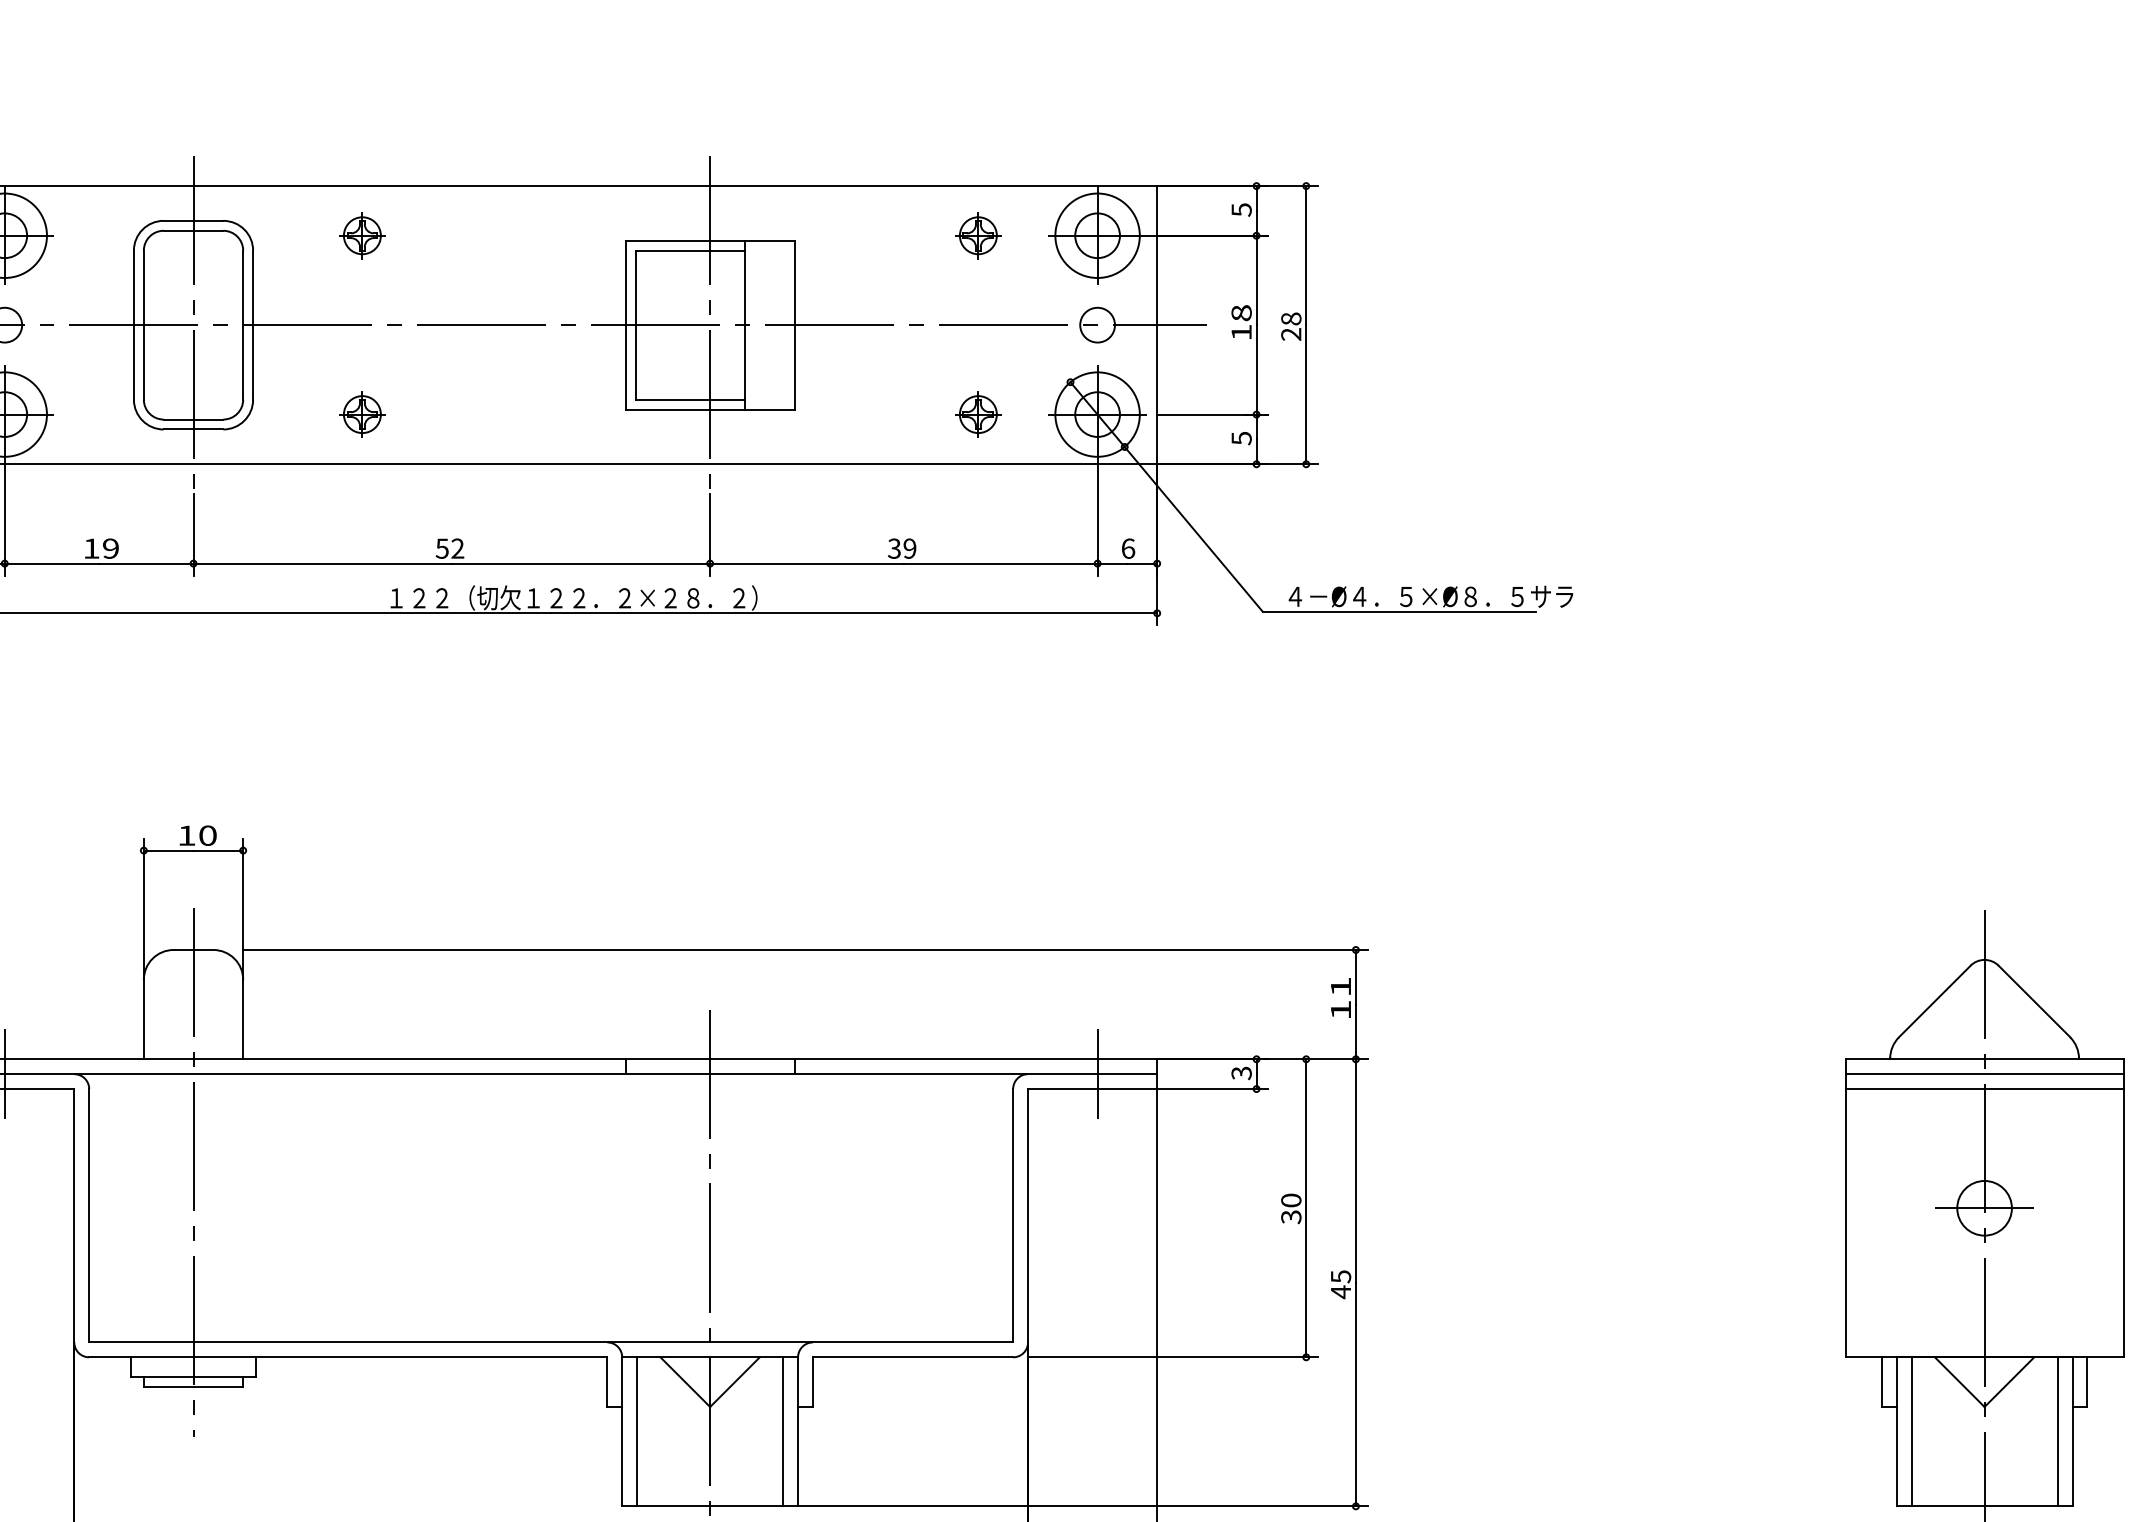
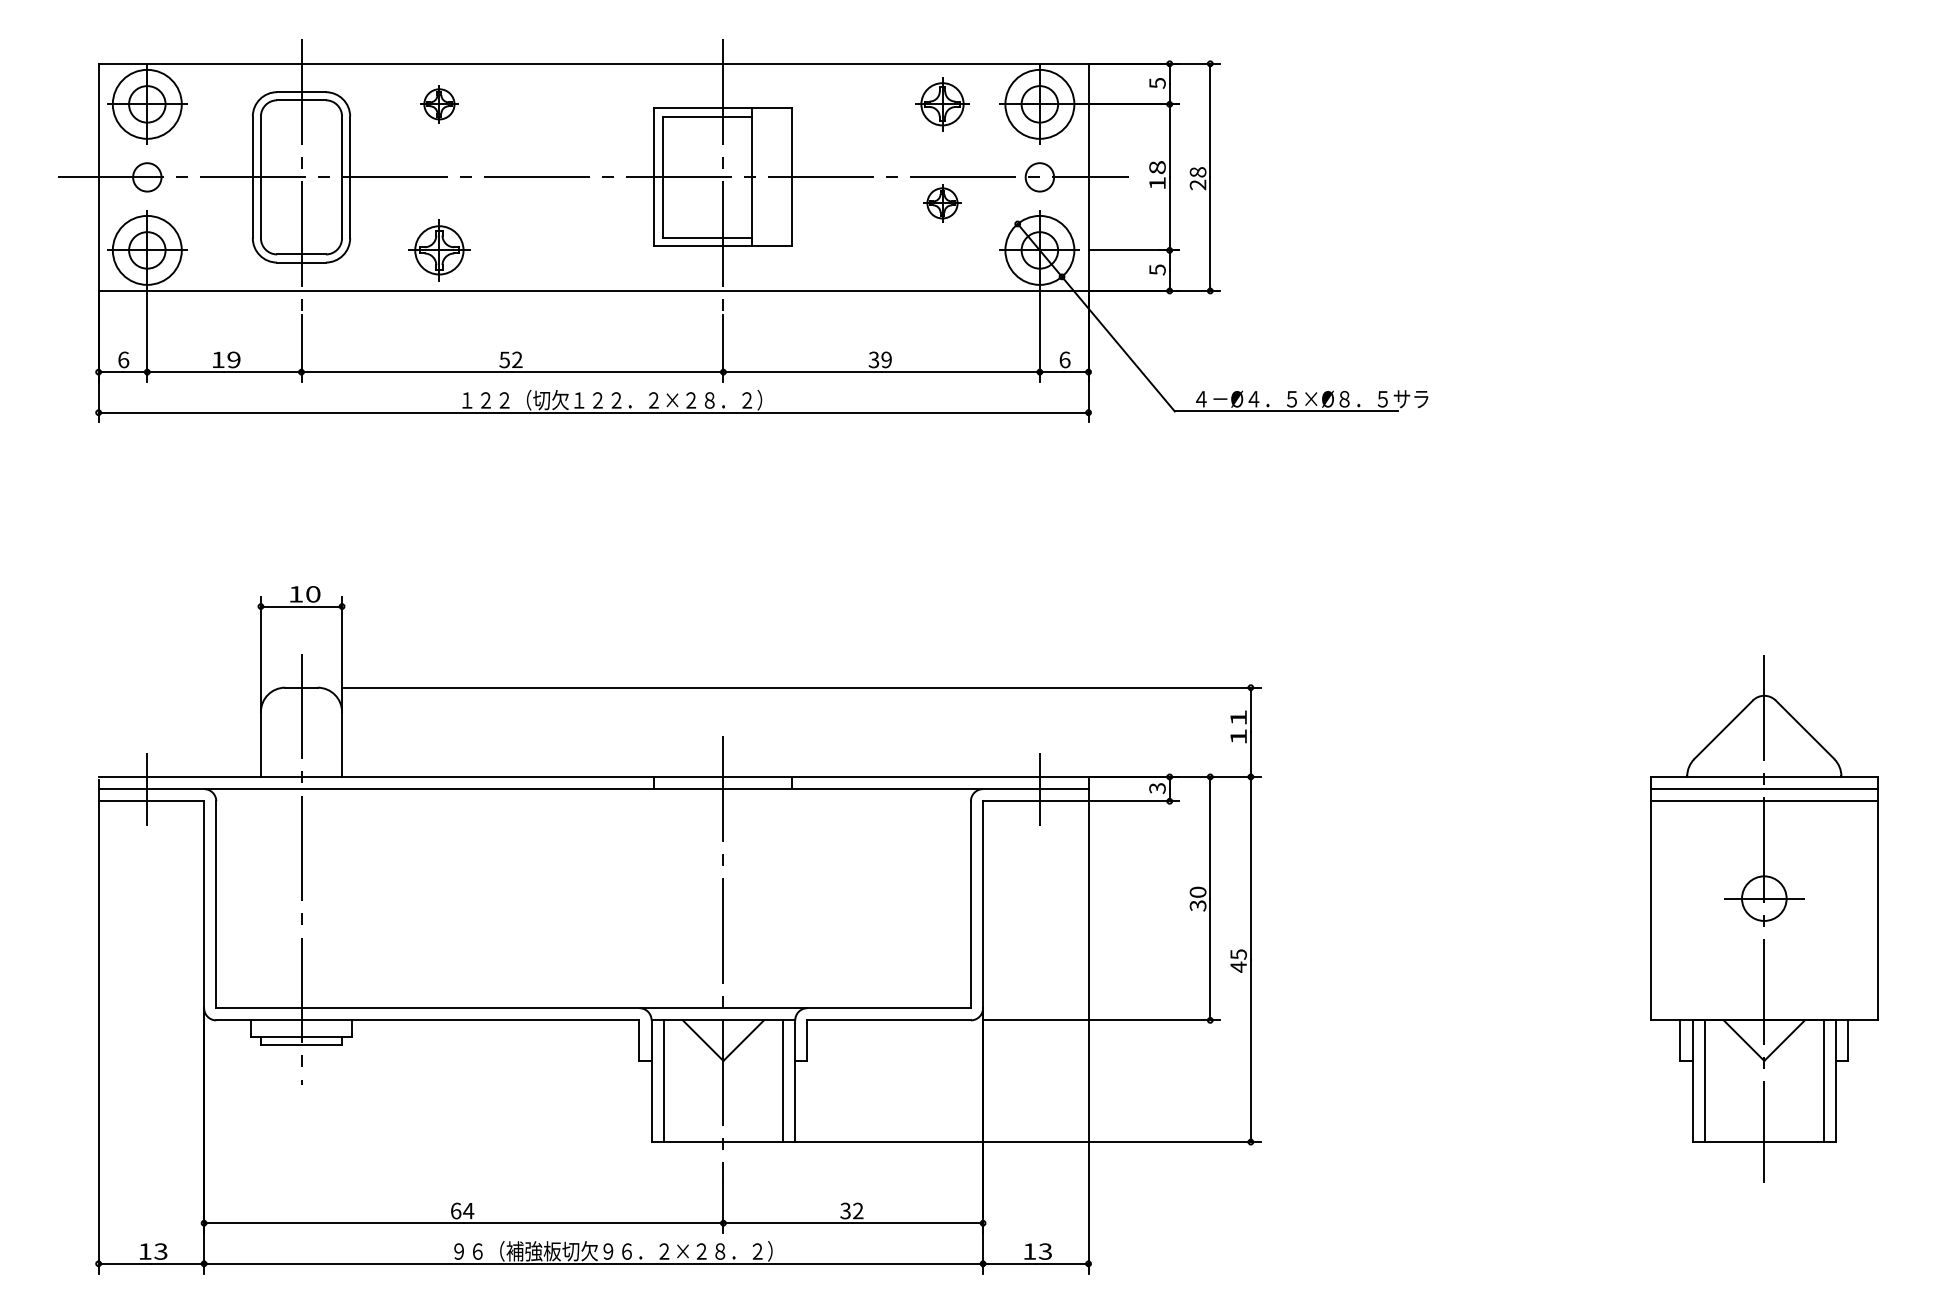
part: (978, 235) -> (942, 104), size x1.4
part: (362, 414) -> (439, 250), size x1.6
part: (978, 414) -> (942, 203), moved

